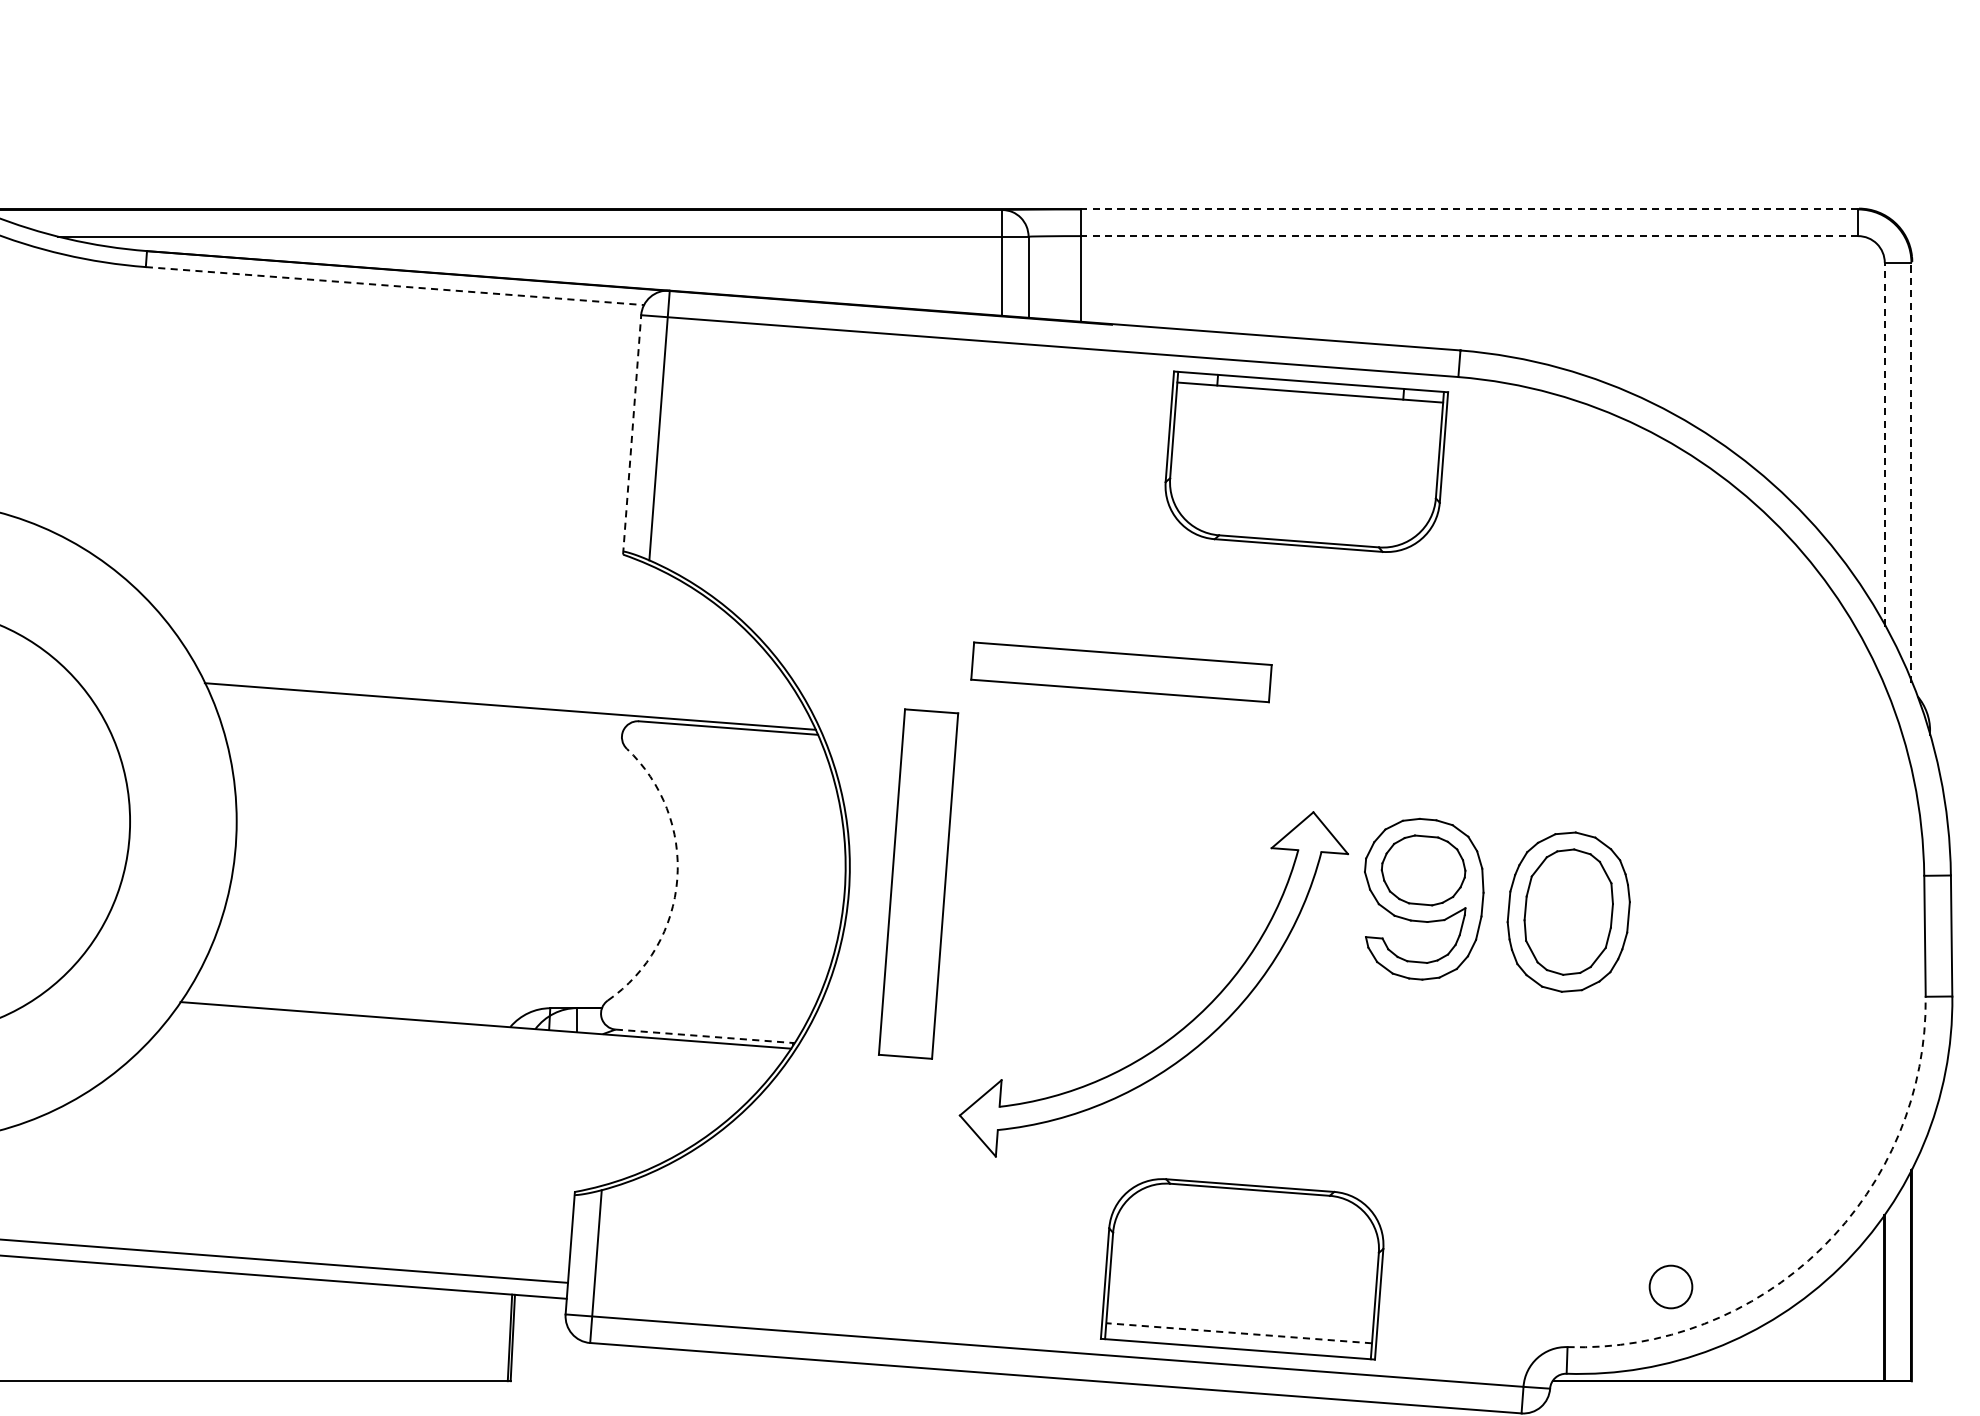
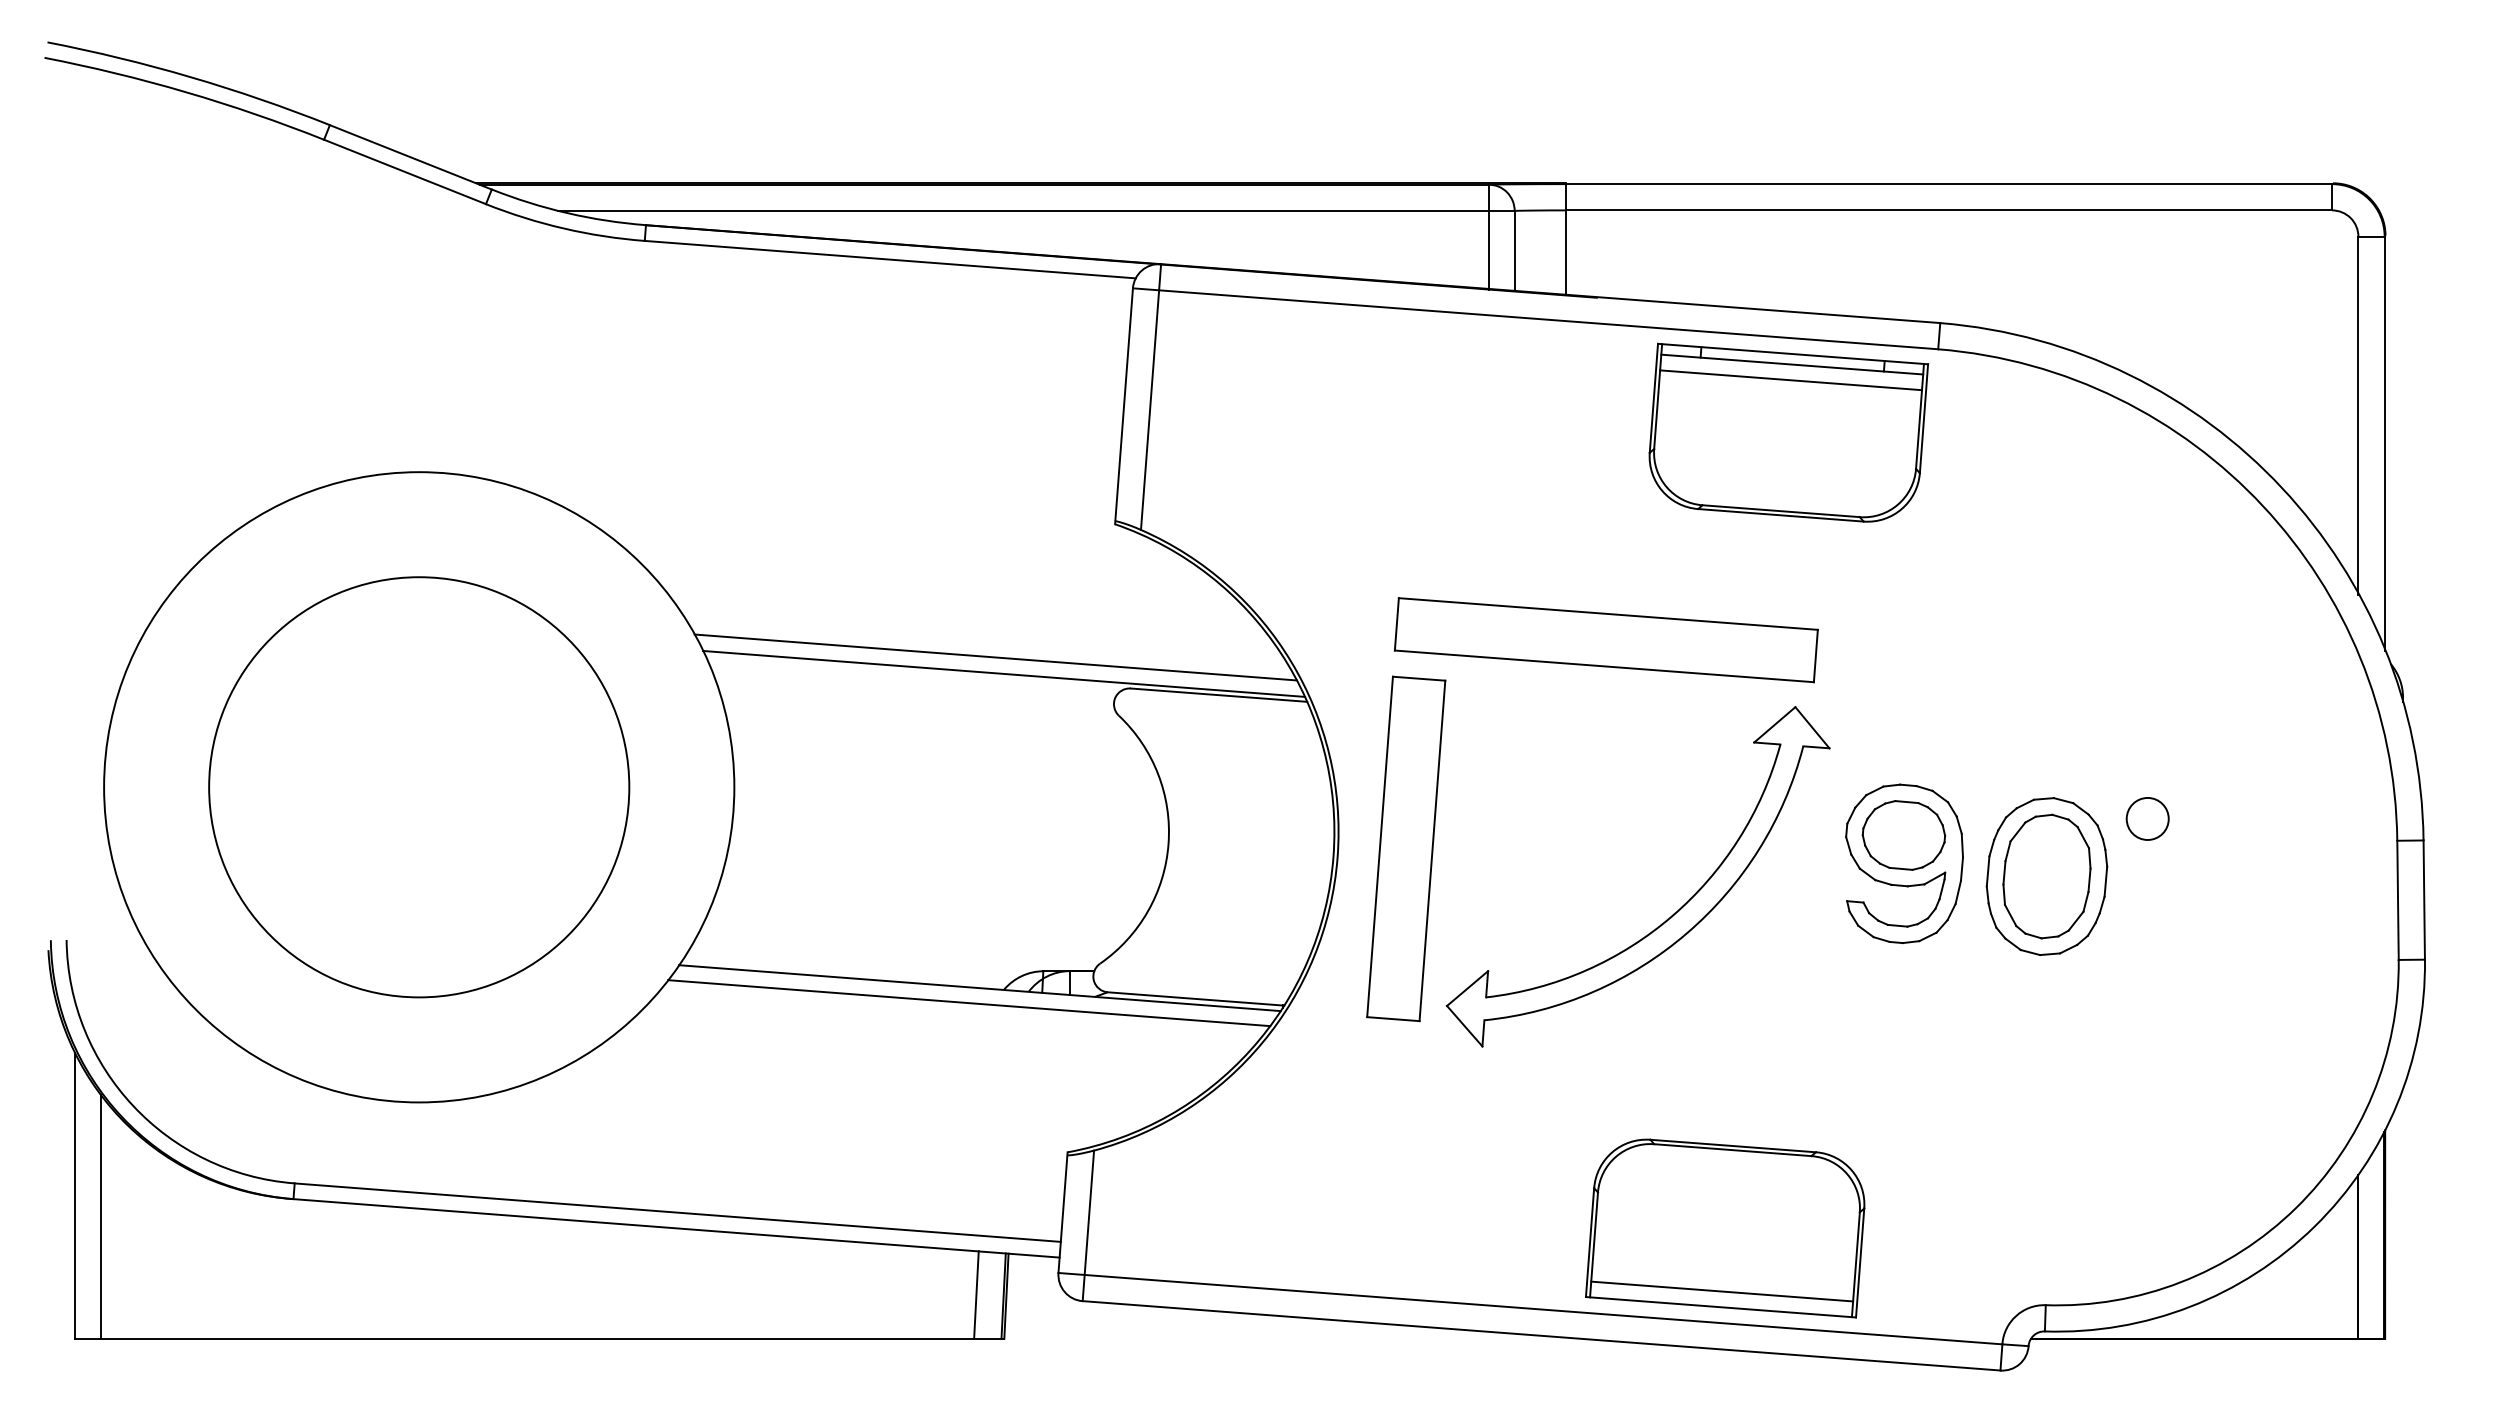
line: (1469, 209) -> (1949, 184), dashed -> solid
line: (1469, 236) -> (1949, 210), dashed -> solid
line: (395, 285) -> (890, 259), dashed -> solid
line: (1308, 408) -> (1790, 380), added
line: (632, 434) -> (1124, 405), dashed -> solid
line: (1884, 444) -> (2358, 415), dashed -> solid
line: (1911, 472) -> (2384, 443), dashed -> solid
part: (1120, 672) -> (1605, 640), size x1.43
line: (501, 689) -> (995, 657), added
arc: (677, 879) -> (1168, 844), dashed -> solid
part: (1183, 1026) -> (1667, 918), moved
line: (705, 1036) -> (1196, 999), dashed -> solid
line: (475, 1040) -> (969, 1003), added
arc: (1821, 1248) -> (2296, 1208), dashed -> solid
circle: (1670, 1286) -> (2147, 818), moved
line: (1238, 1333) -> (1721, 1291), dashed -> solid
line: (482, 1336) -> (976, 1294), added

